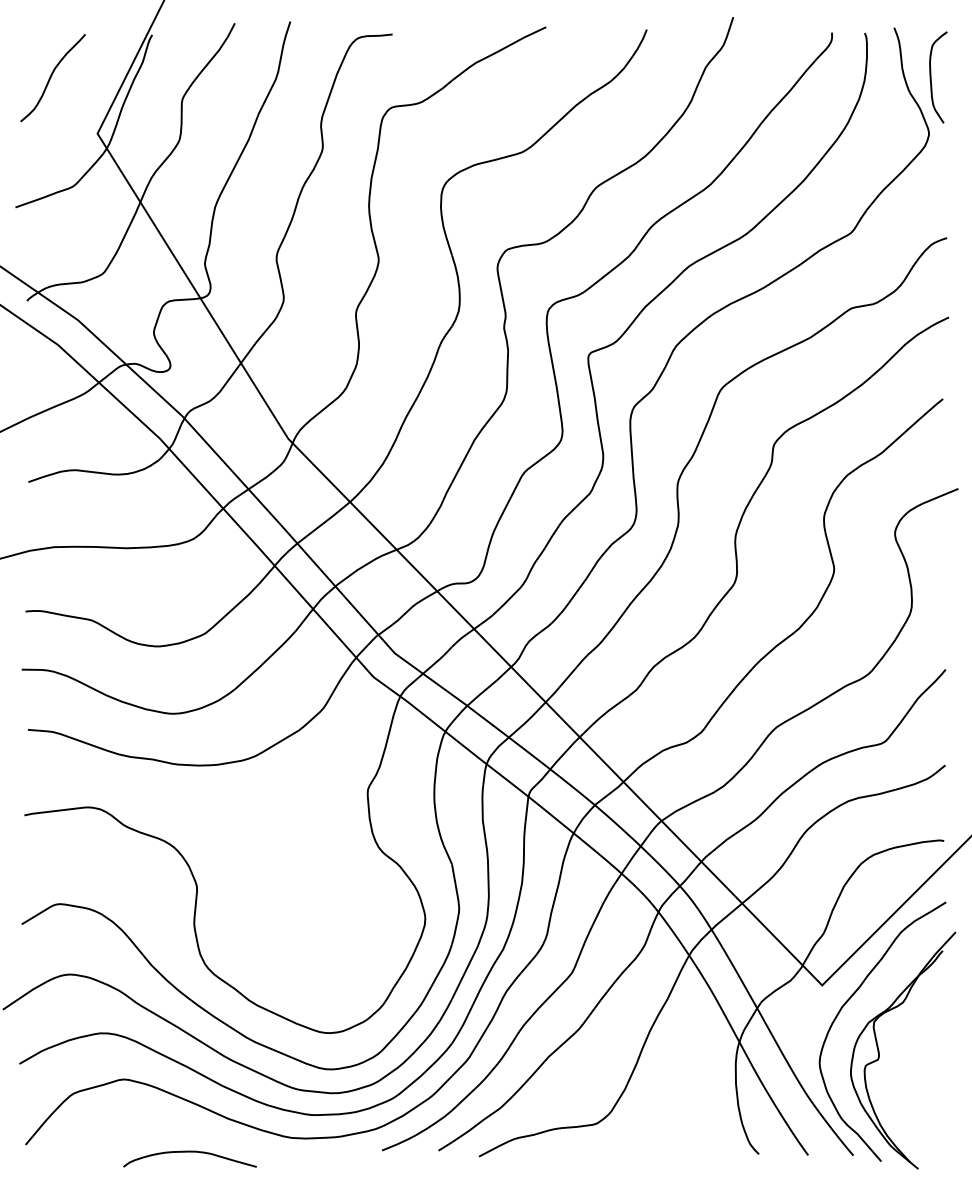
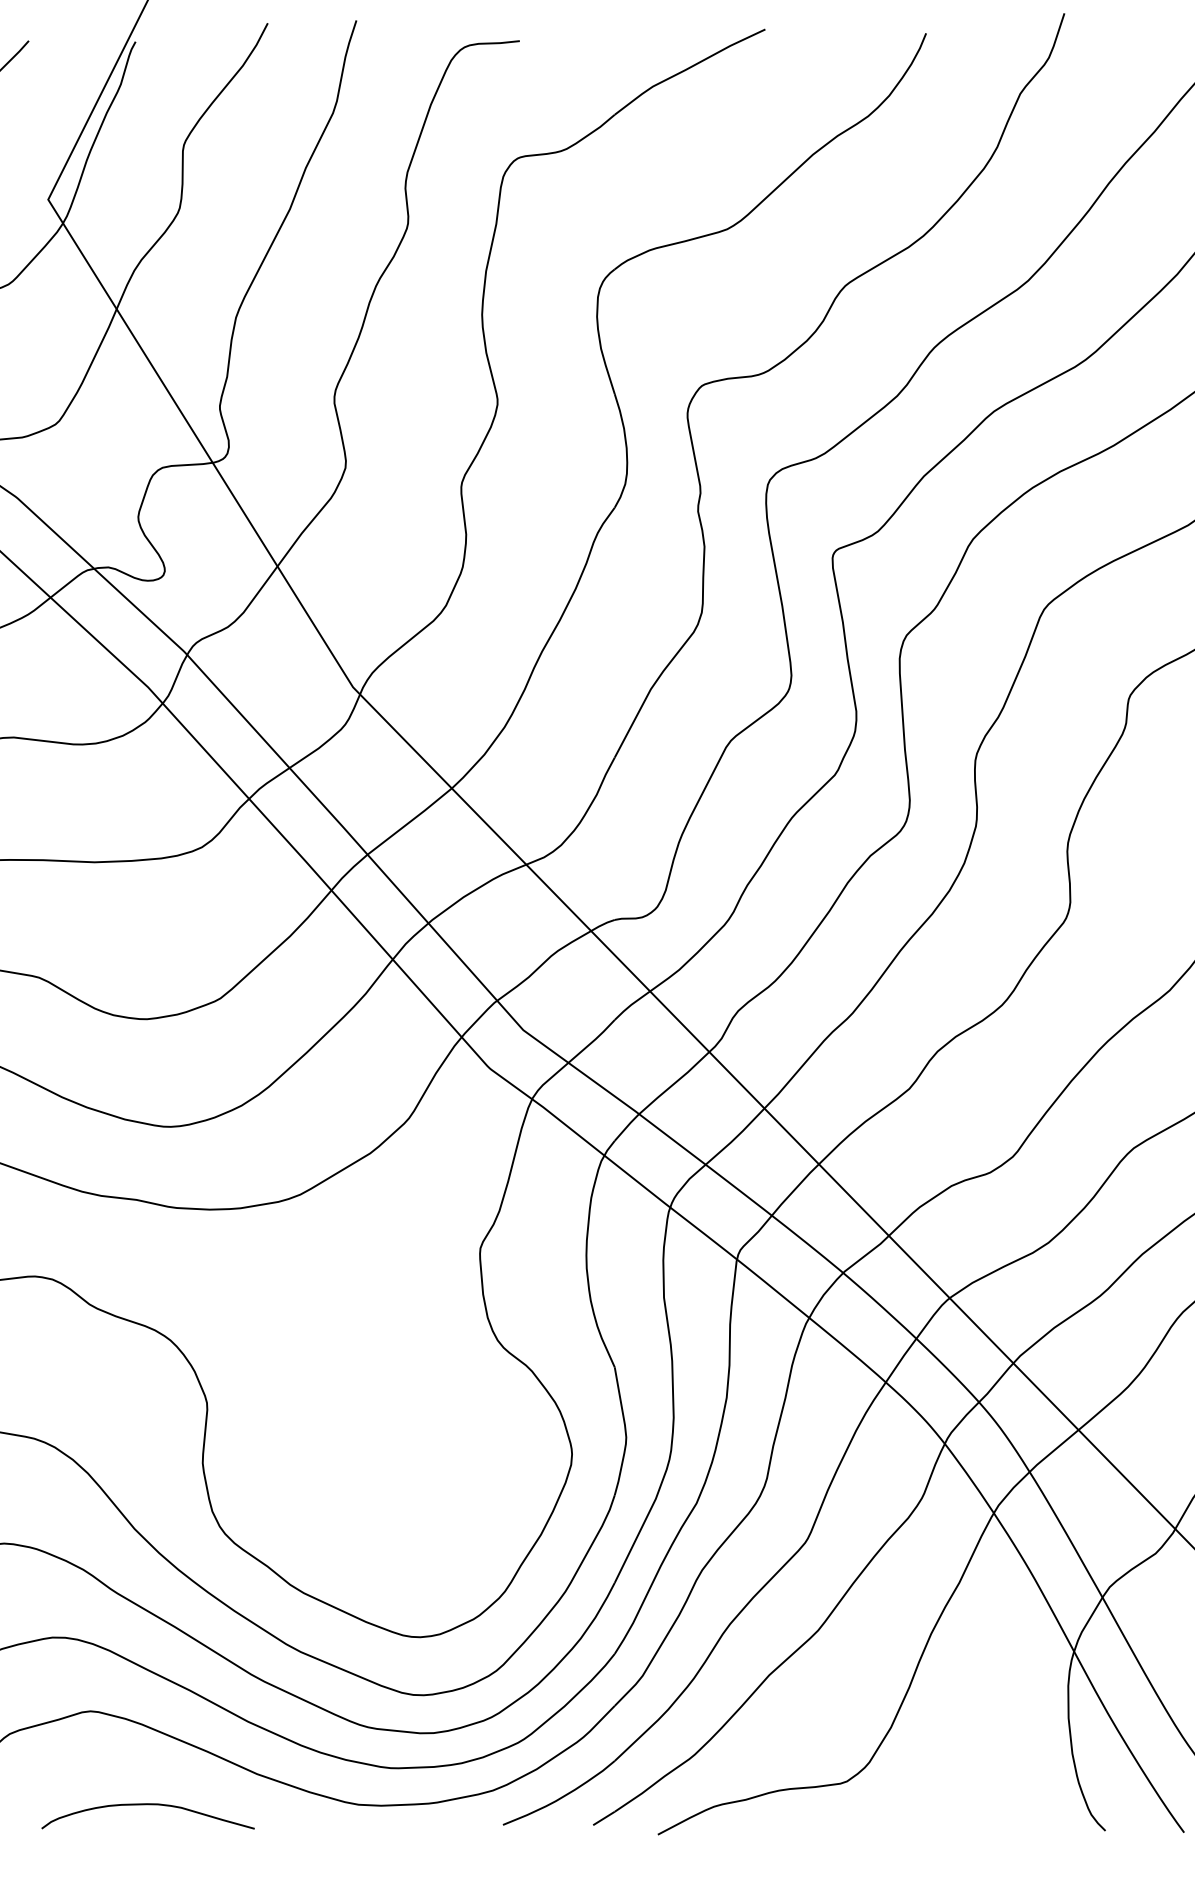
curve: (189, 1152) -> (147, 1805), moved

